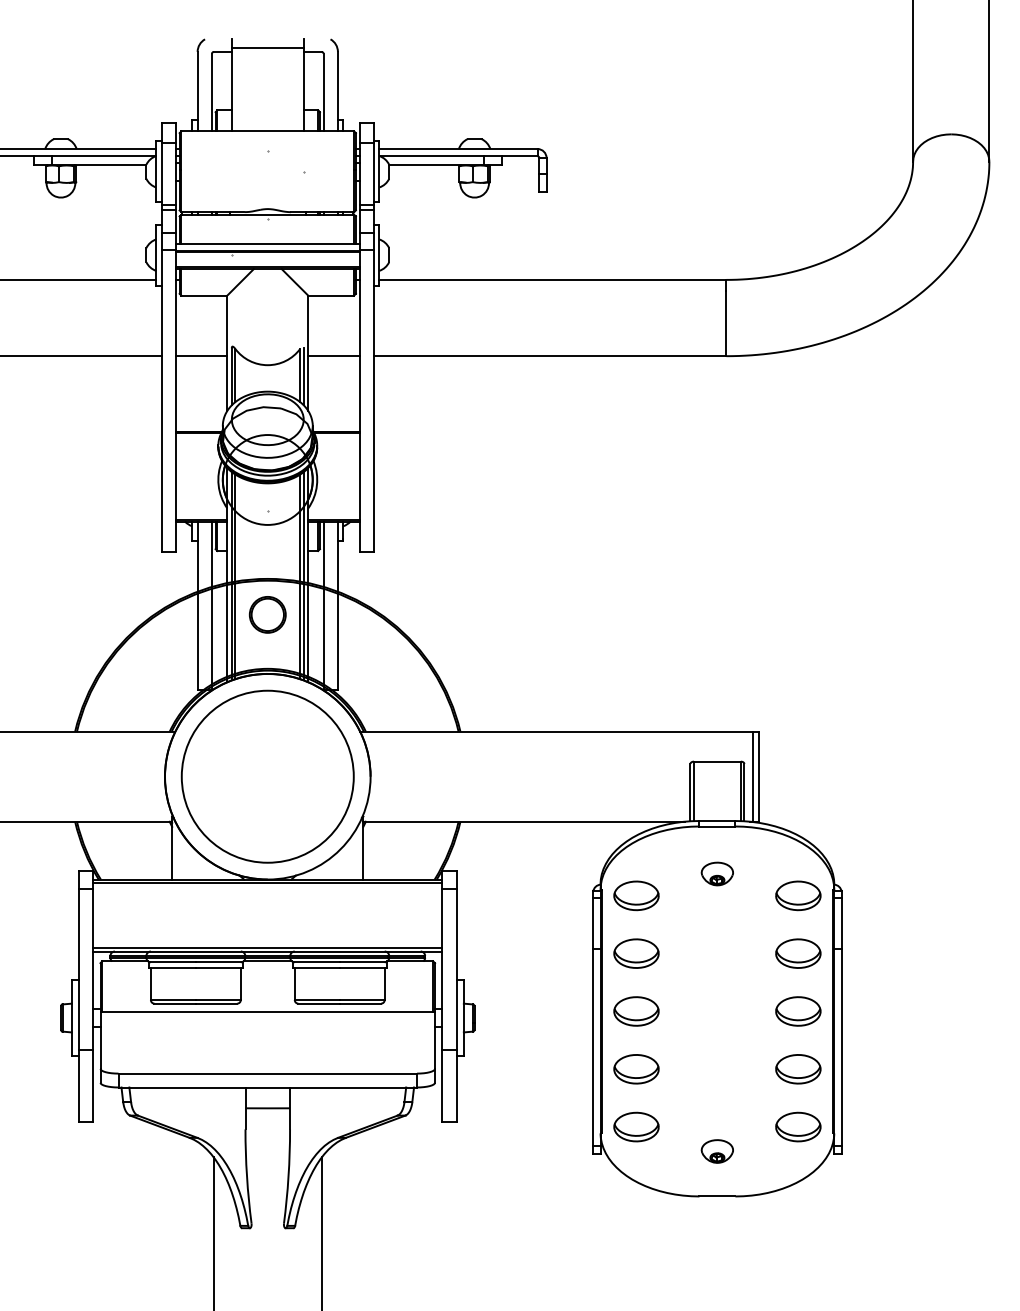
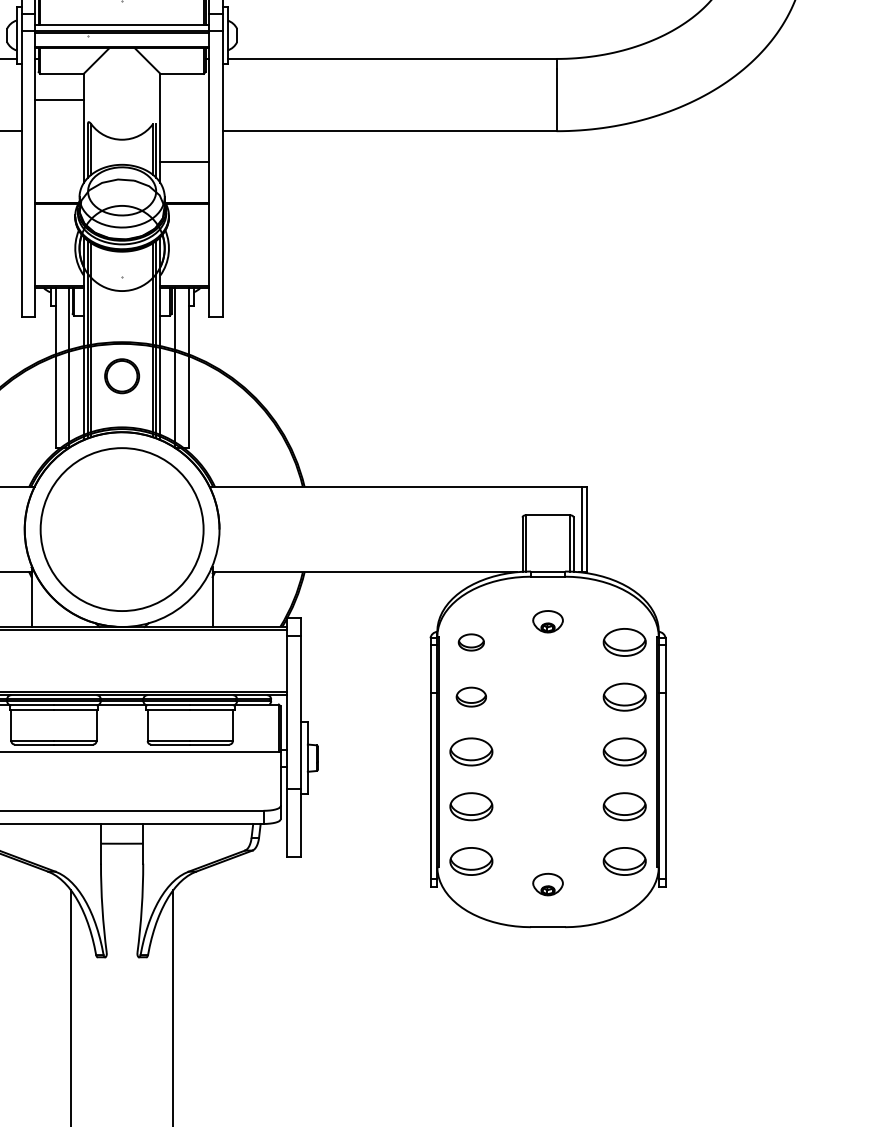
line: (201, 356) -> (59, 100), moved
line: (333, 356) -> (184, 162), moved
part: (636, 895) -> (471, 642), size x0.6
part: (636, 953) -> (471, 697), size x0.7

